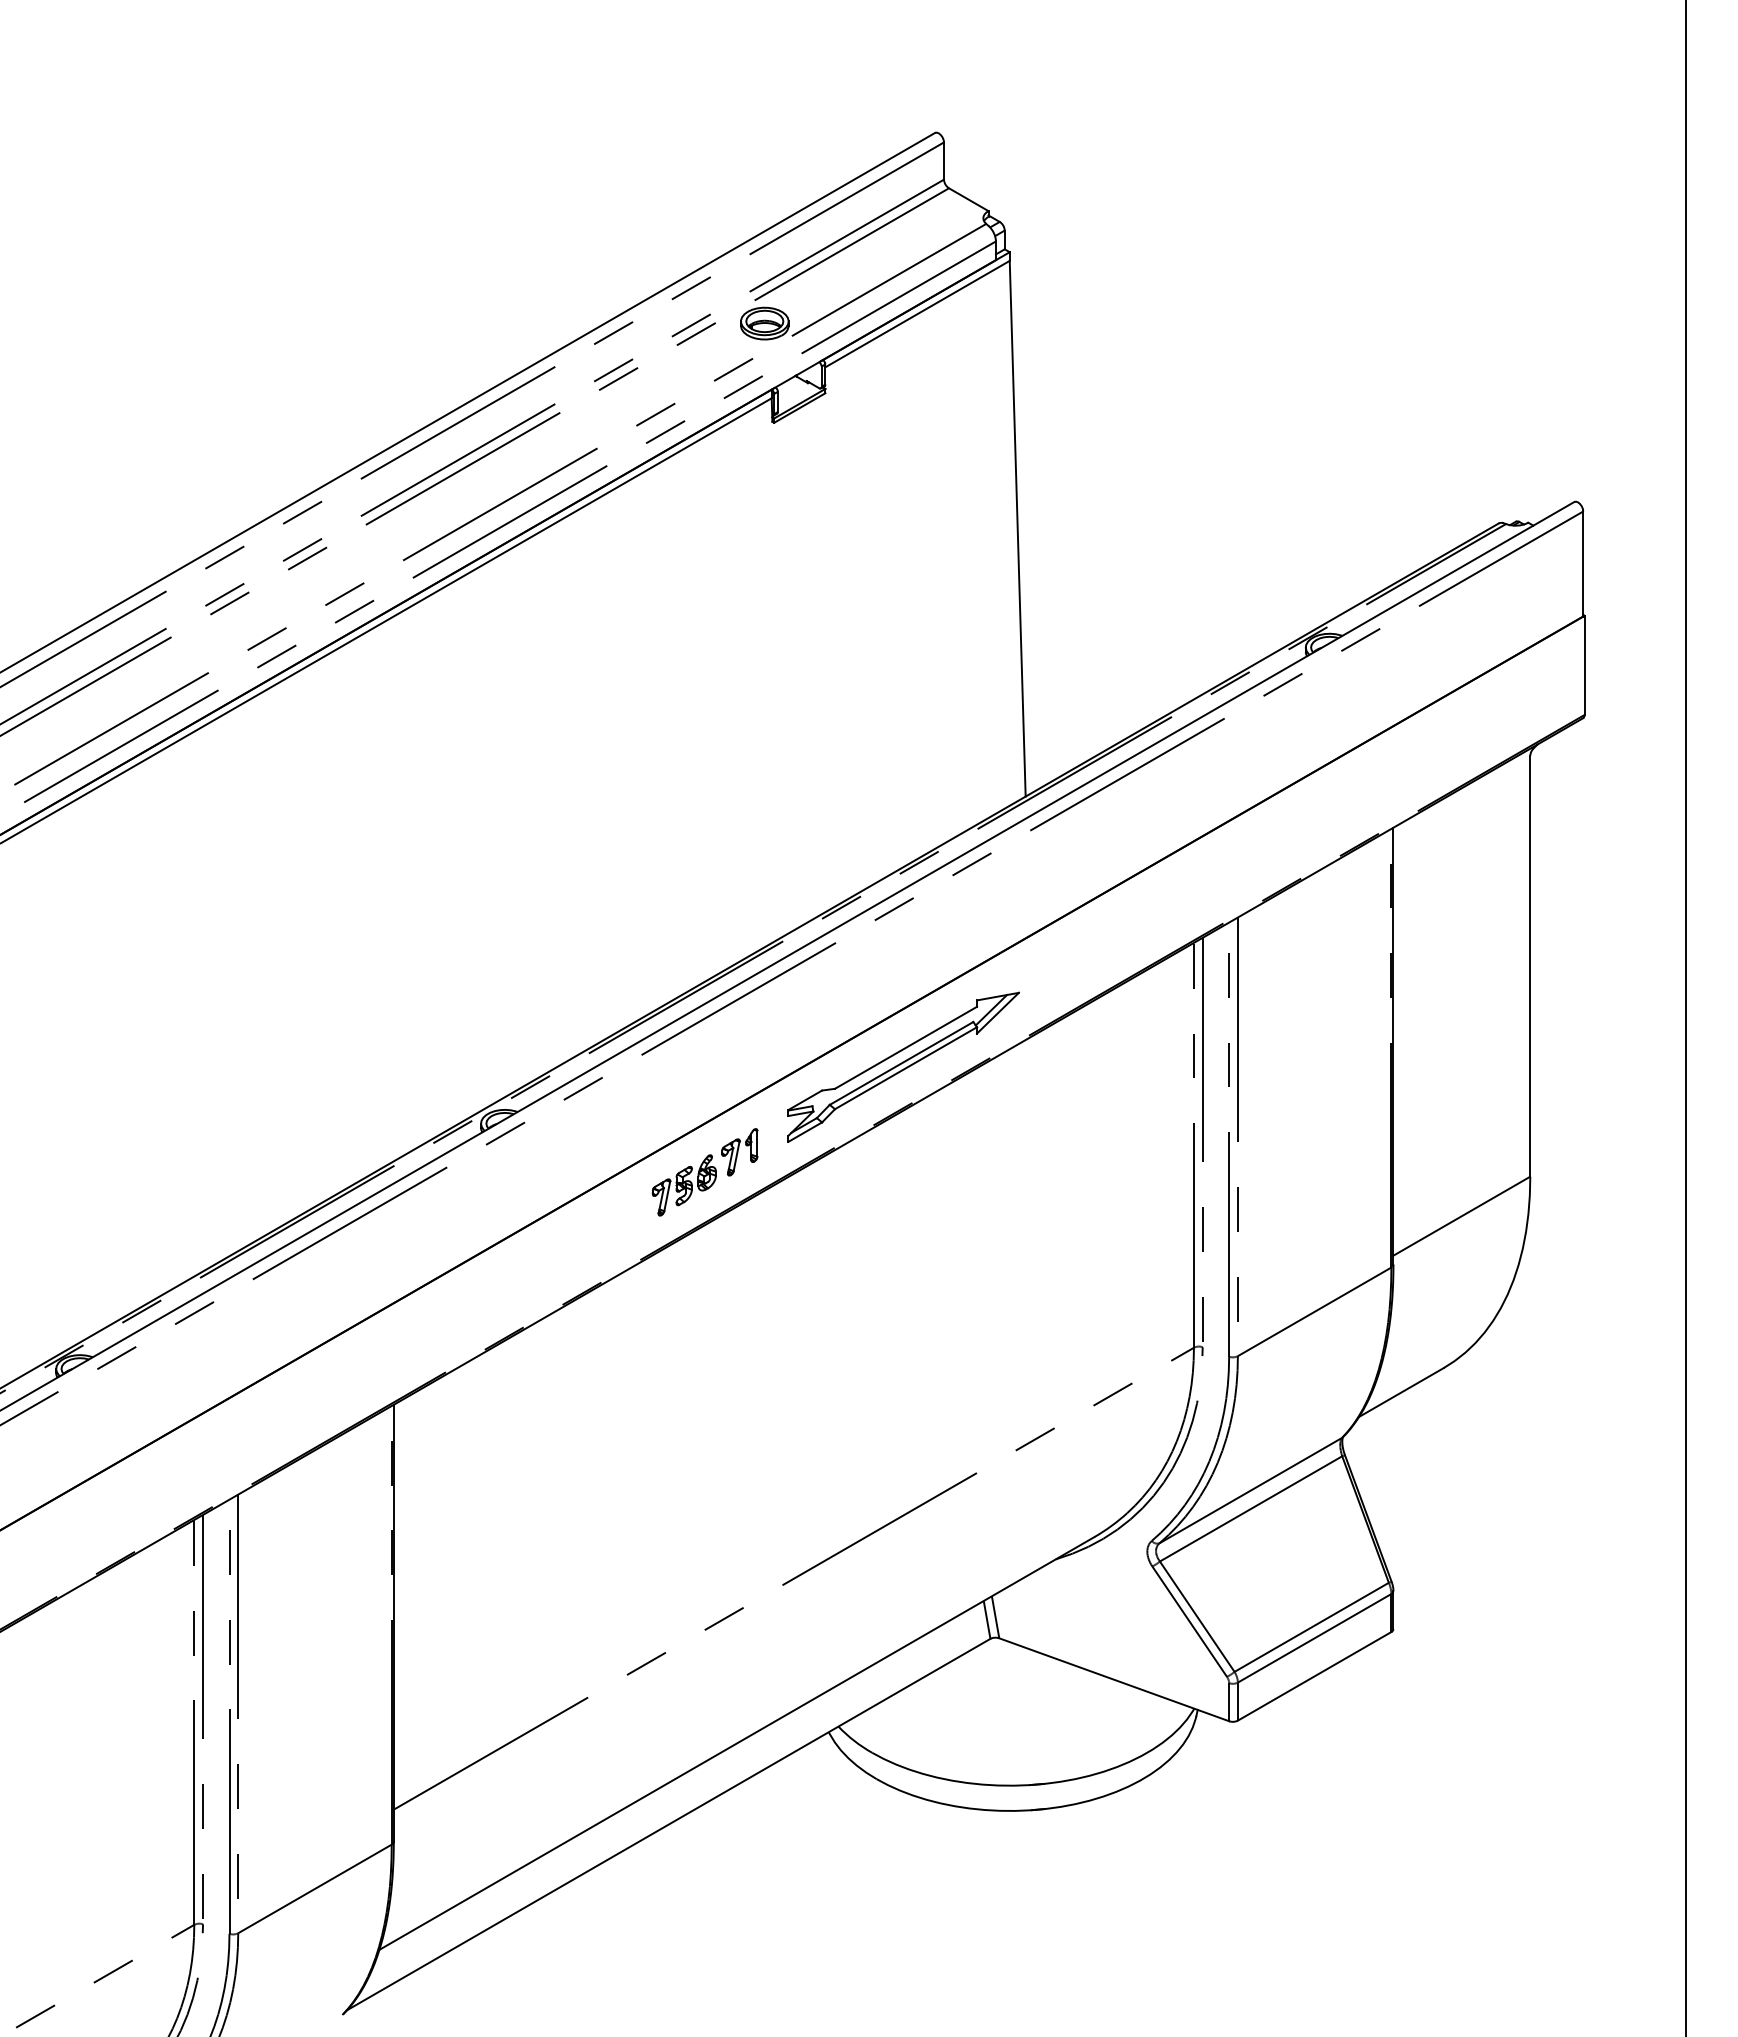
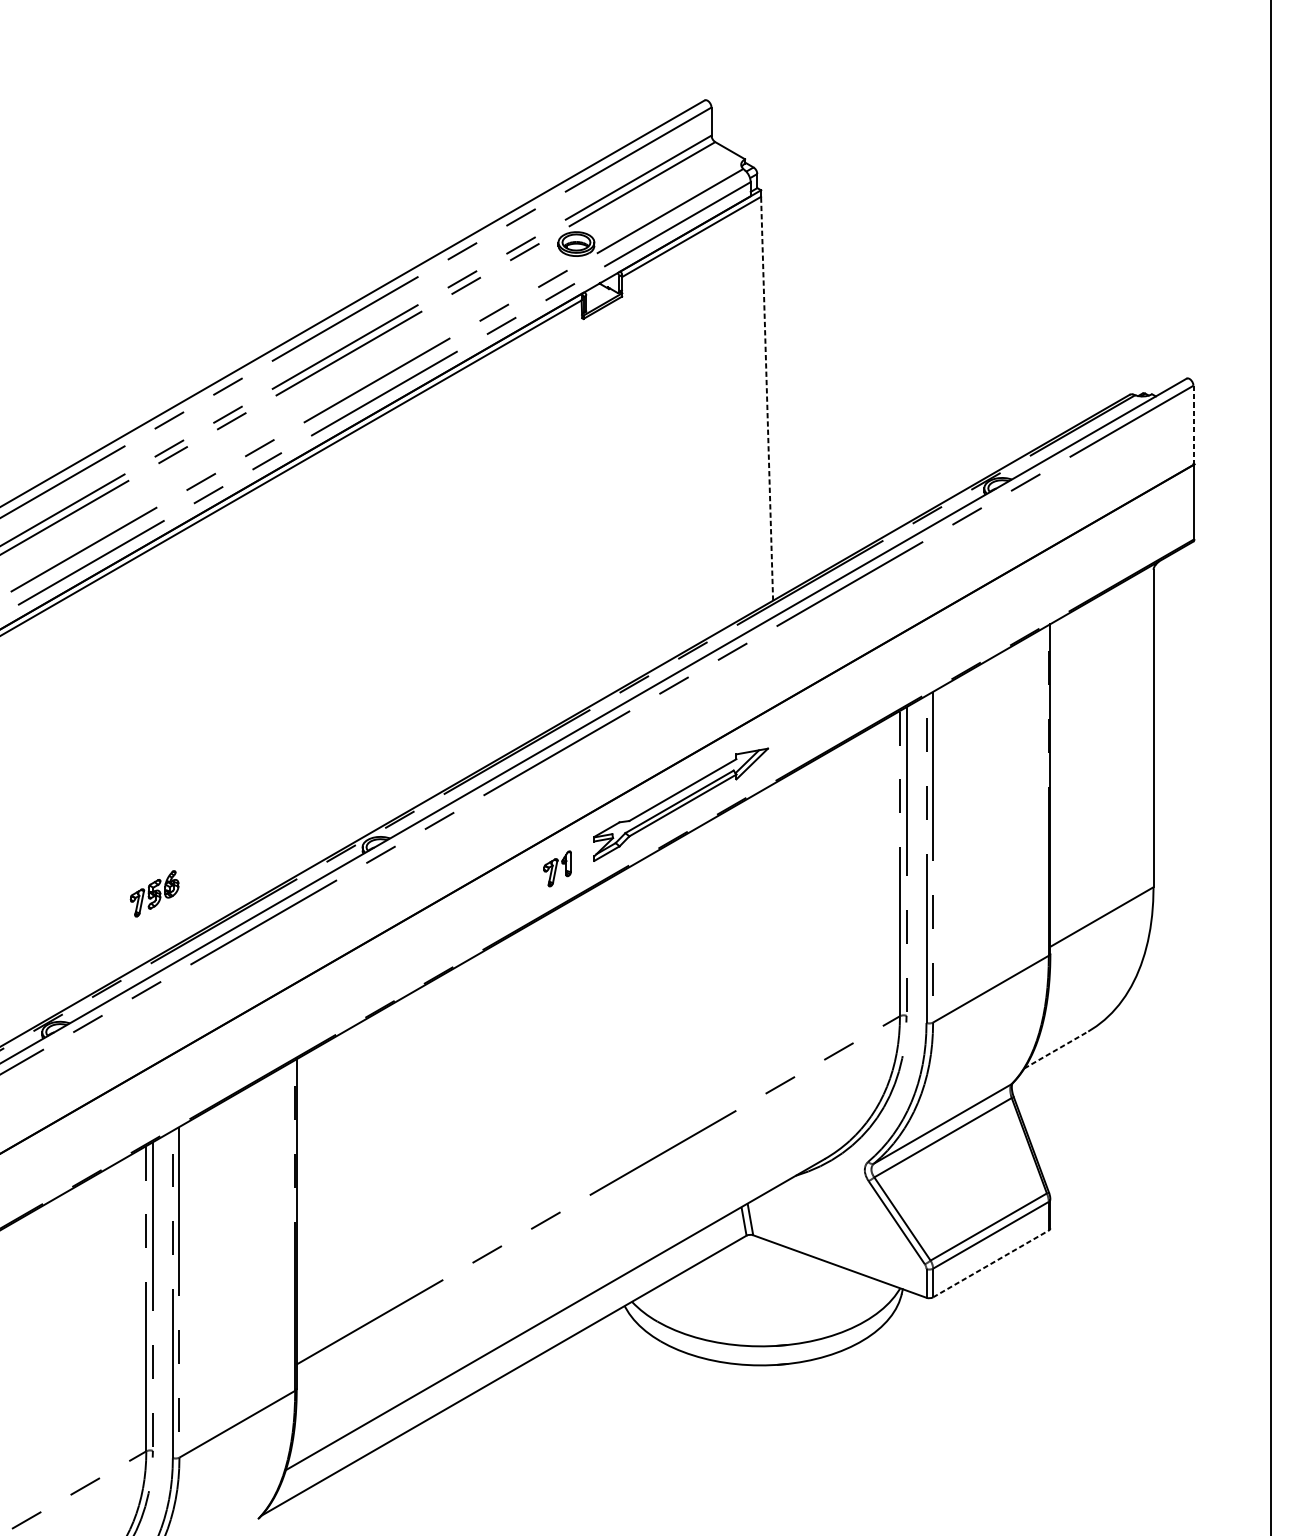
line: (1017, 528) -> (766, 398), solid -> dashed
line: (1583, 564) -> (1193, 425), solid -> dashed
part: (683, 1185) -> (154, 893), moved
line: (1401, 1392) -> (1056, 1049), solid -> dashed
line: (1314, 1676) -> (990, 1264), solid -> dashed

